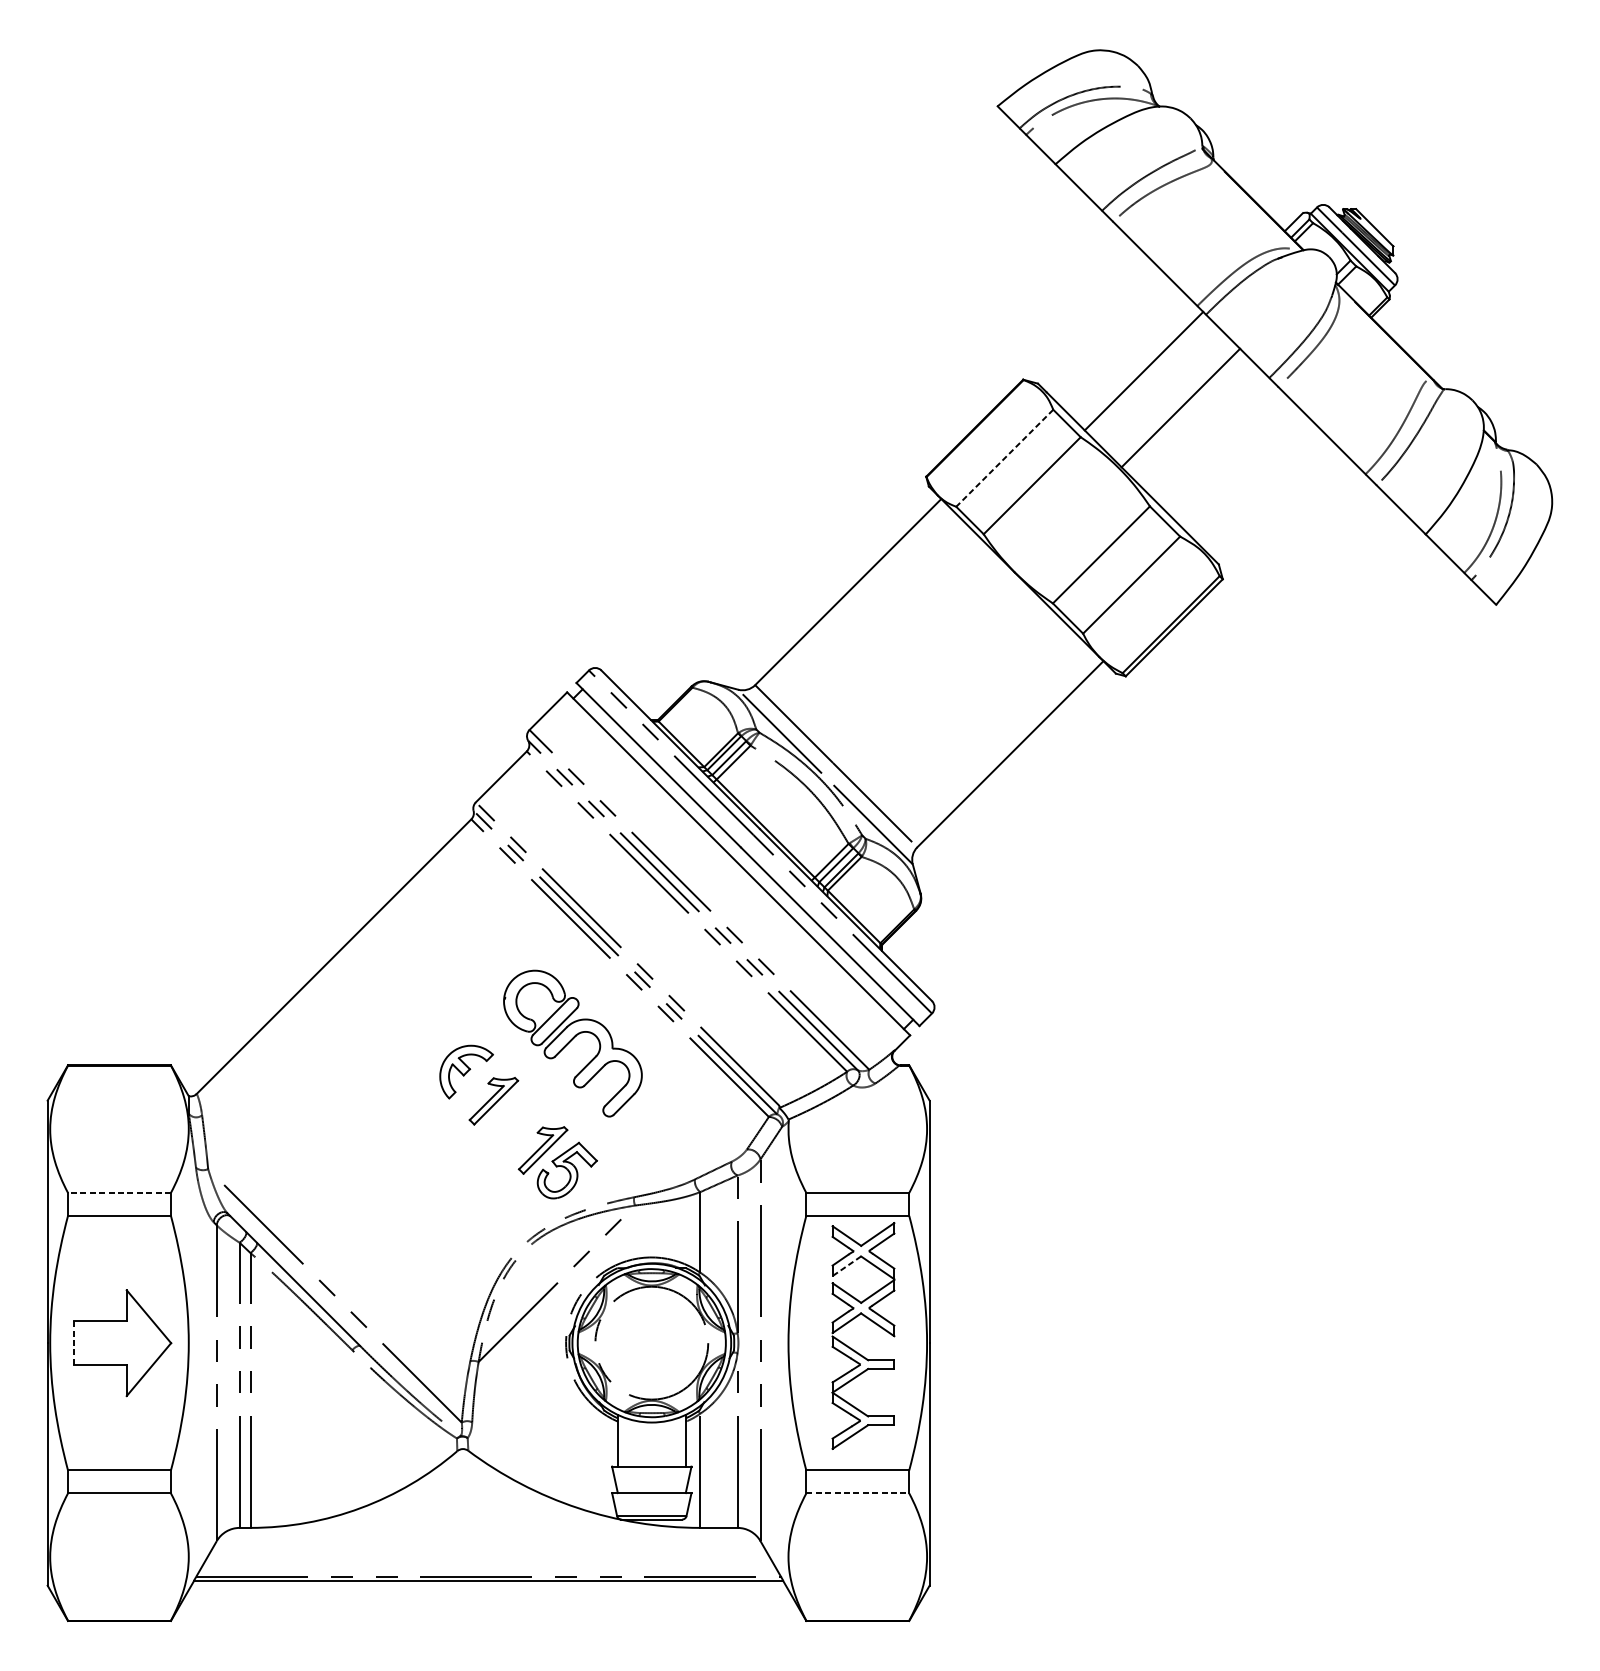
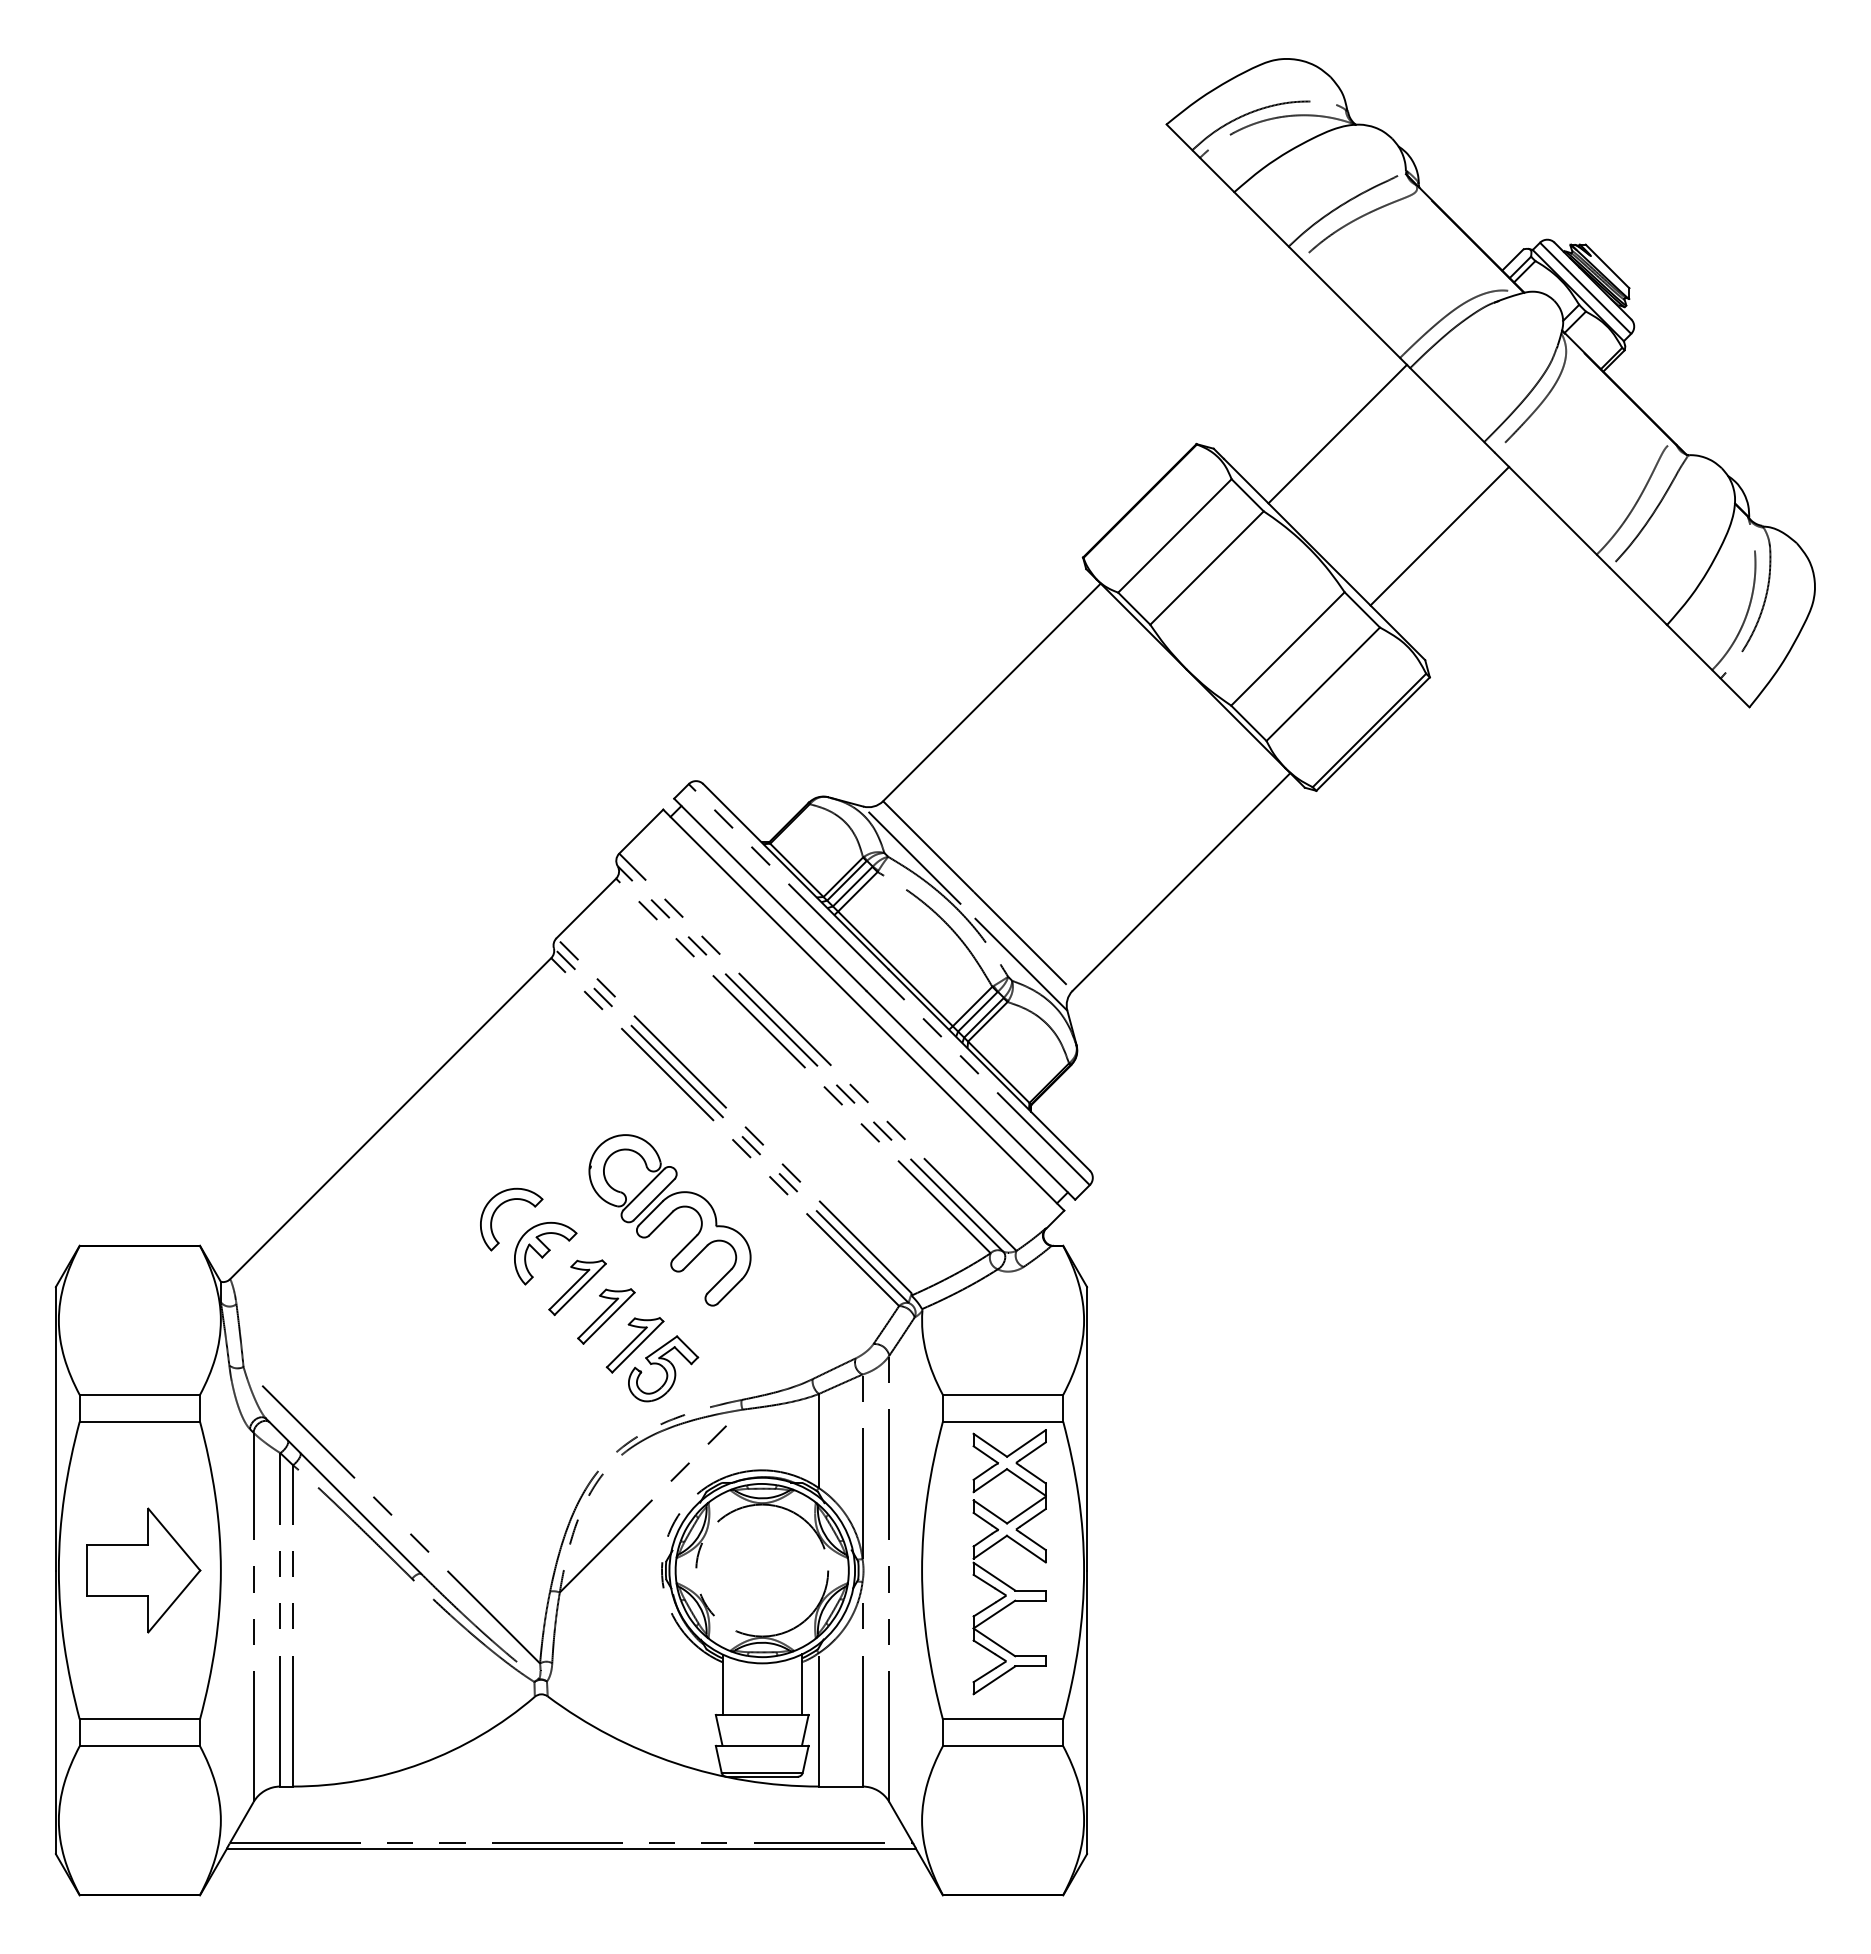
line: (1180, 407) -> (1439, 535), moved
line: (1004, 458) -> (1174, 536), dashed -> solid
part: (427, 1032) -> (499, 1207), added
part: (518, 1125) -> (606, 1316), added
line: (119, 1192) -> (139, 1394), dashed -> solid
line: (846, 1266) -> (989, 1480), dashed -> solid
line: (73, 1343) -> (86, 1570), dashed -> solid
line: (858, 1493) -> (1003, 1746), dashed -> solid

